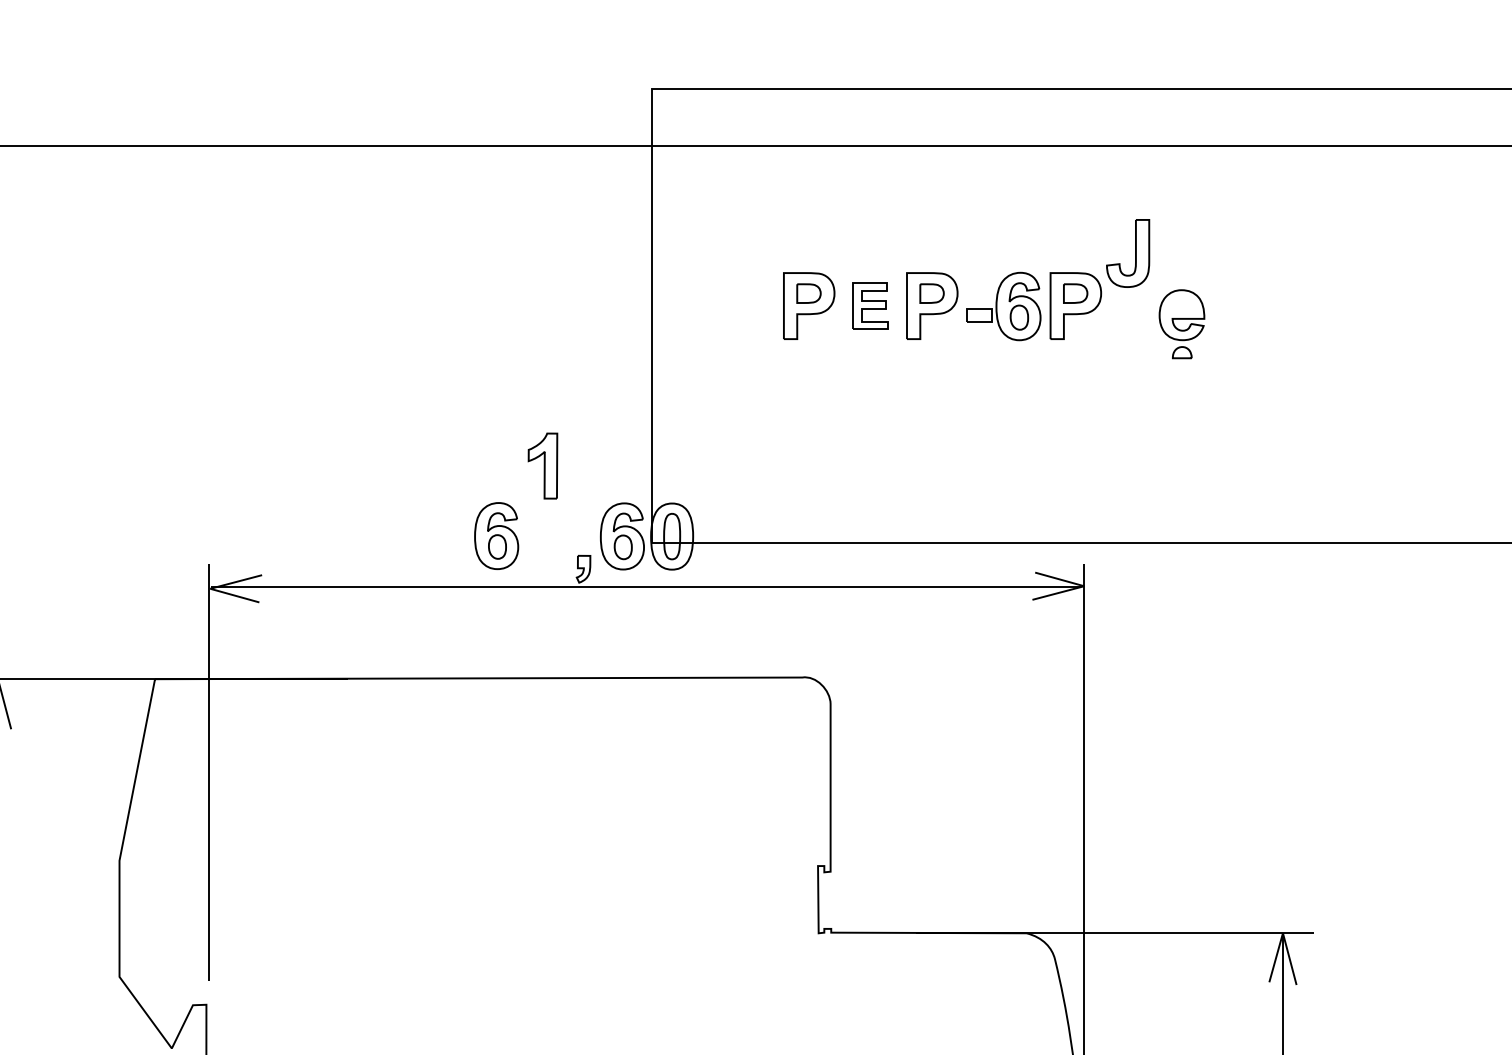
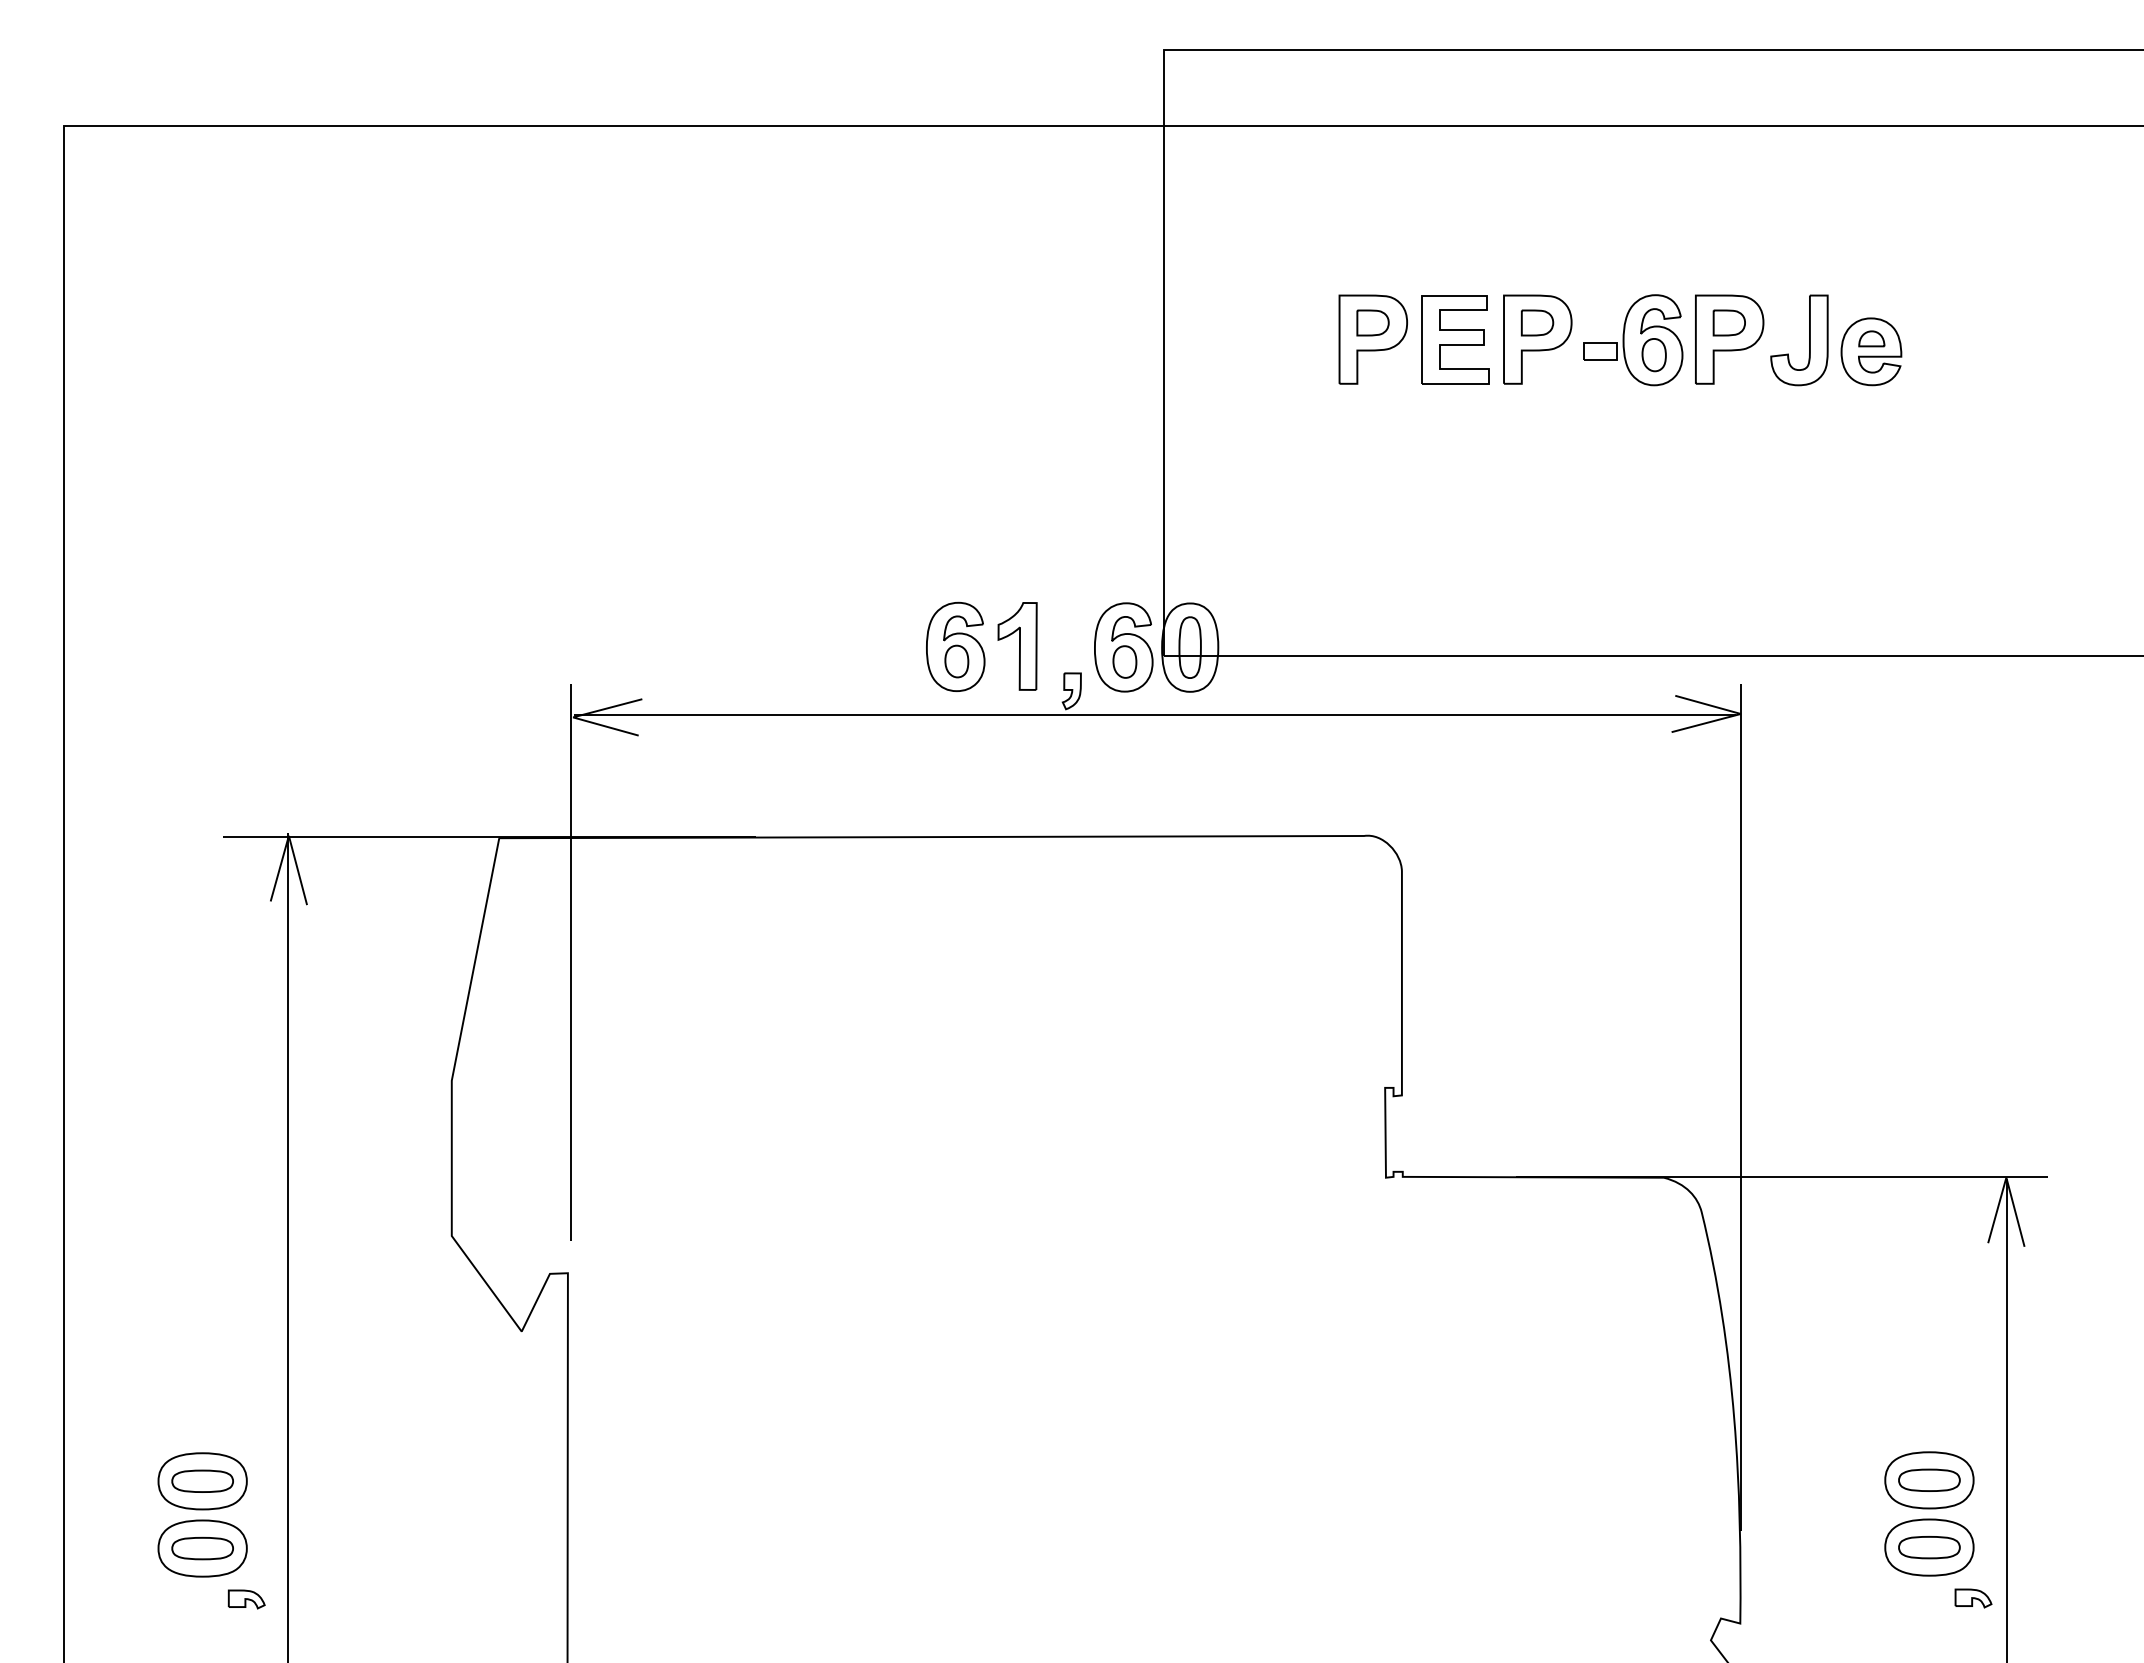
part: (1135, 253) -> (1809, 340), moved
part: (870, 305) -> (1455, 339), size x1.43
part: (1182, 352) -> (1871, 338), moved
part: (542, 466) -> (1017, 646), moved

